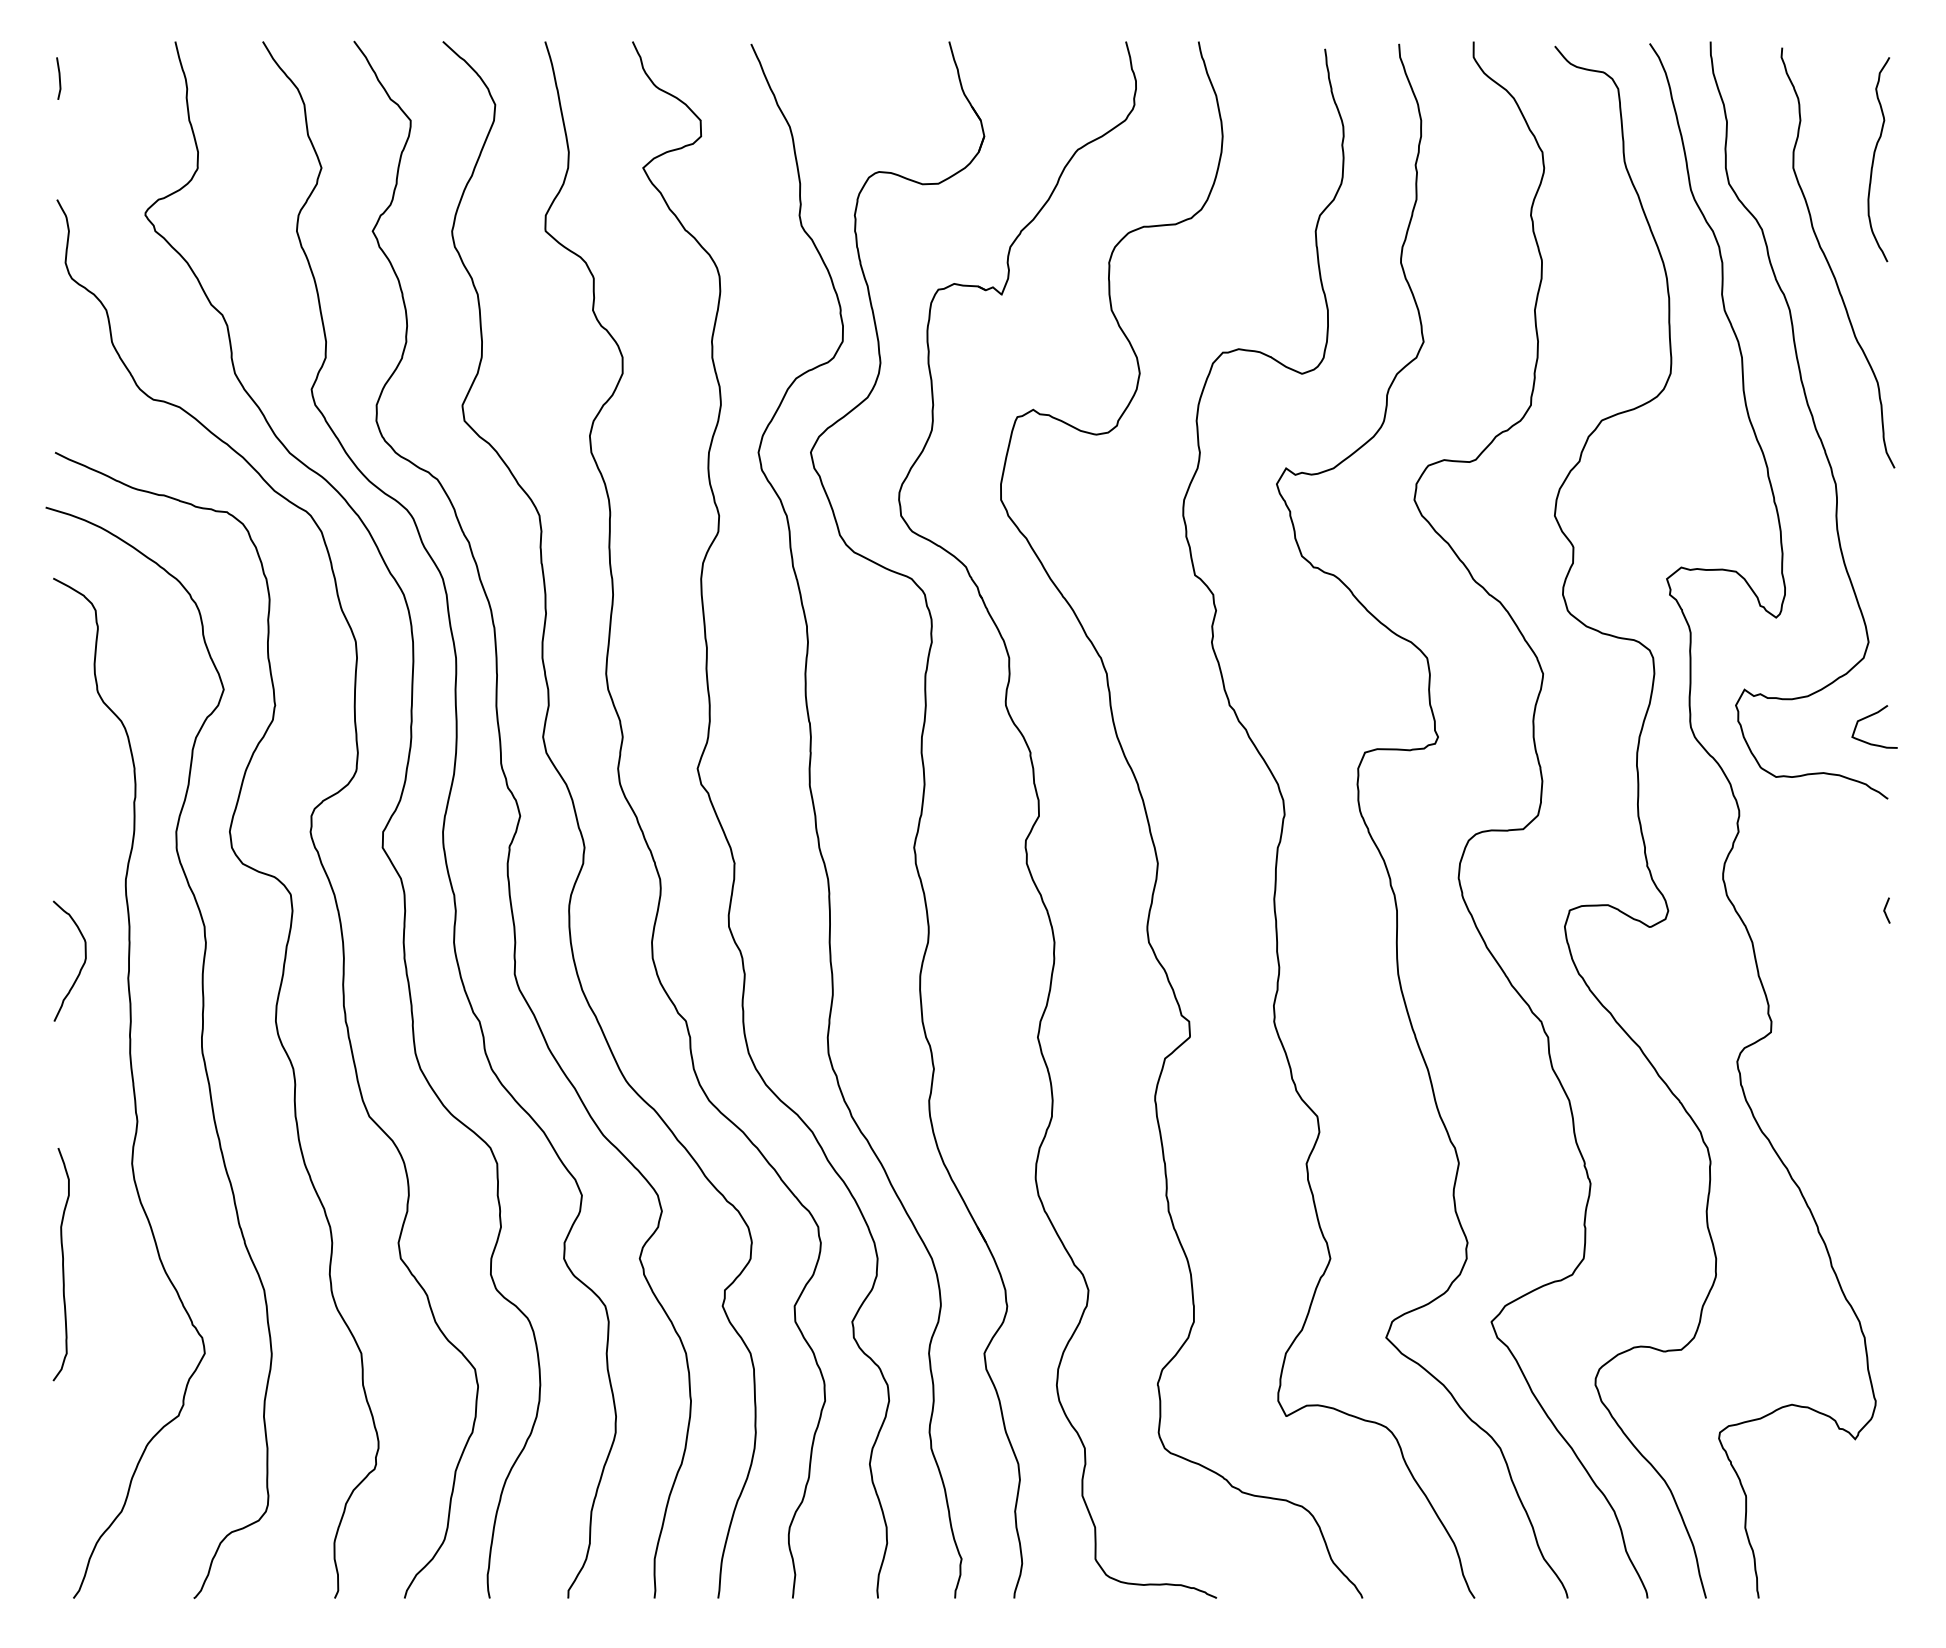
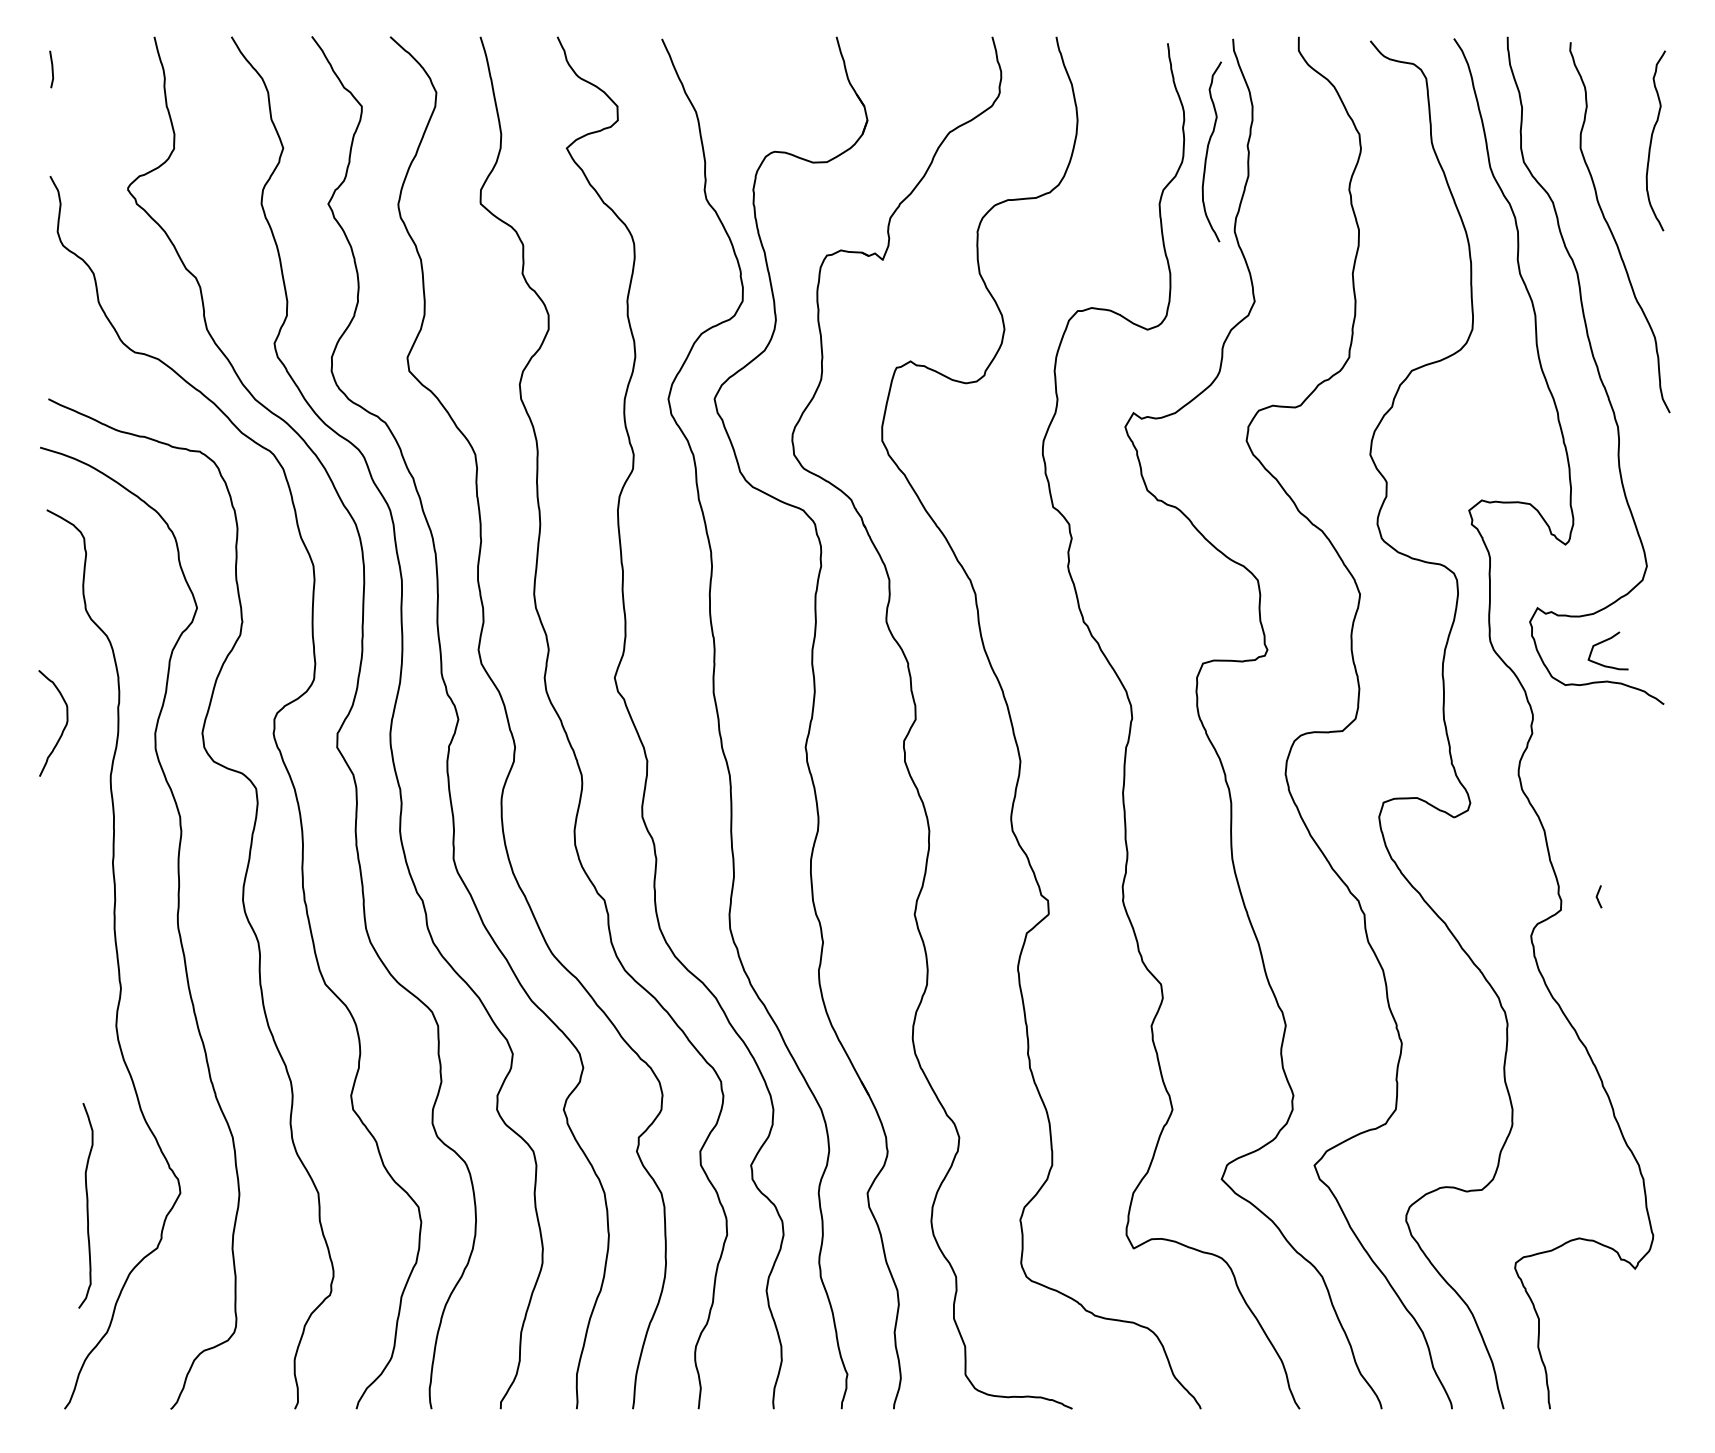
curve: (1371, 171) -> (1208, 151), added
curve: (1869, 717) -> (1603, 642), moved
curve: (1886, 909) -> (1598, 895), moved
curve: (81, 966) -> (63, 728), moved
curve: (61, 1264) -> (86, 1205), moved

